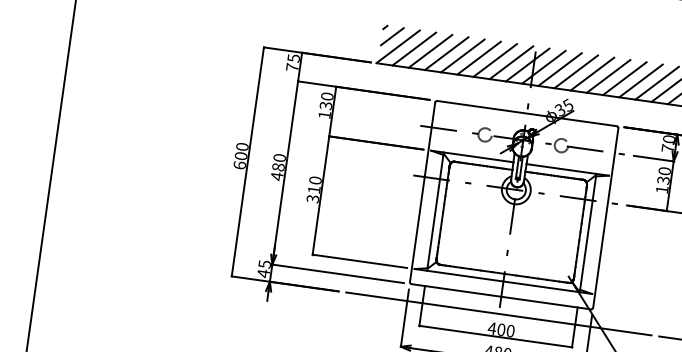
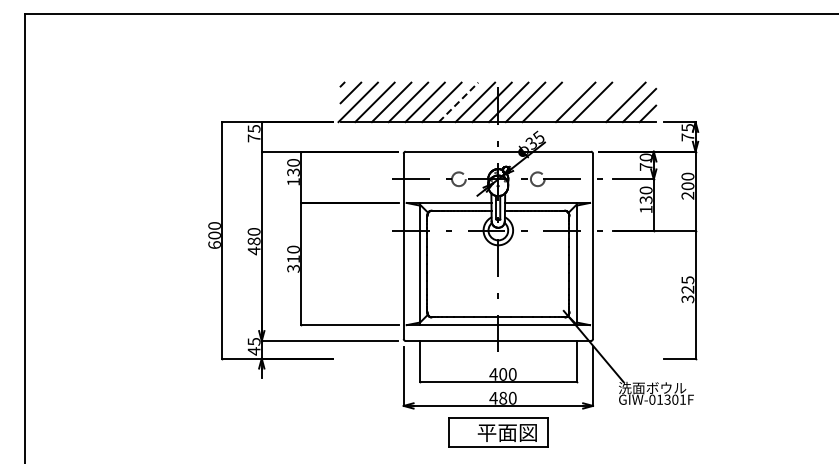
line: (495, 60) -> (458, 102), solid -> dashed
line: (591, 74) -> (558, 102), removed
line: (640, 80) -> (608, 102), removed
line: (499, 313) -> (498, 358), removed

